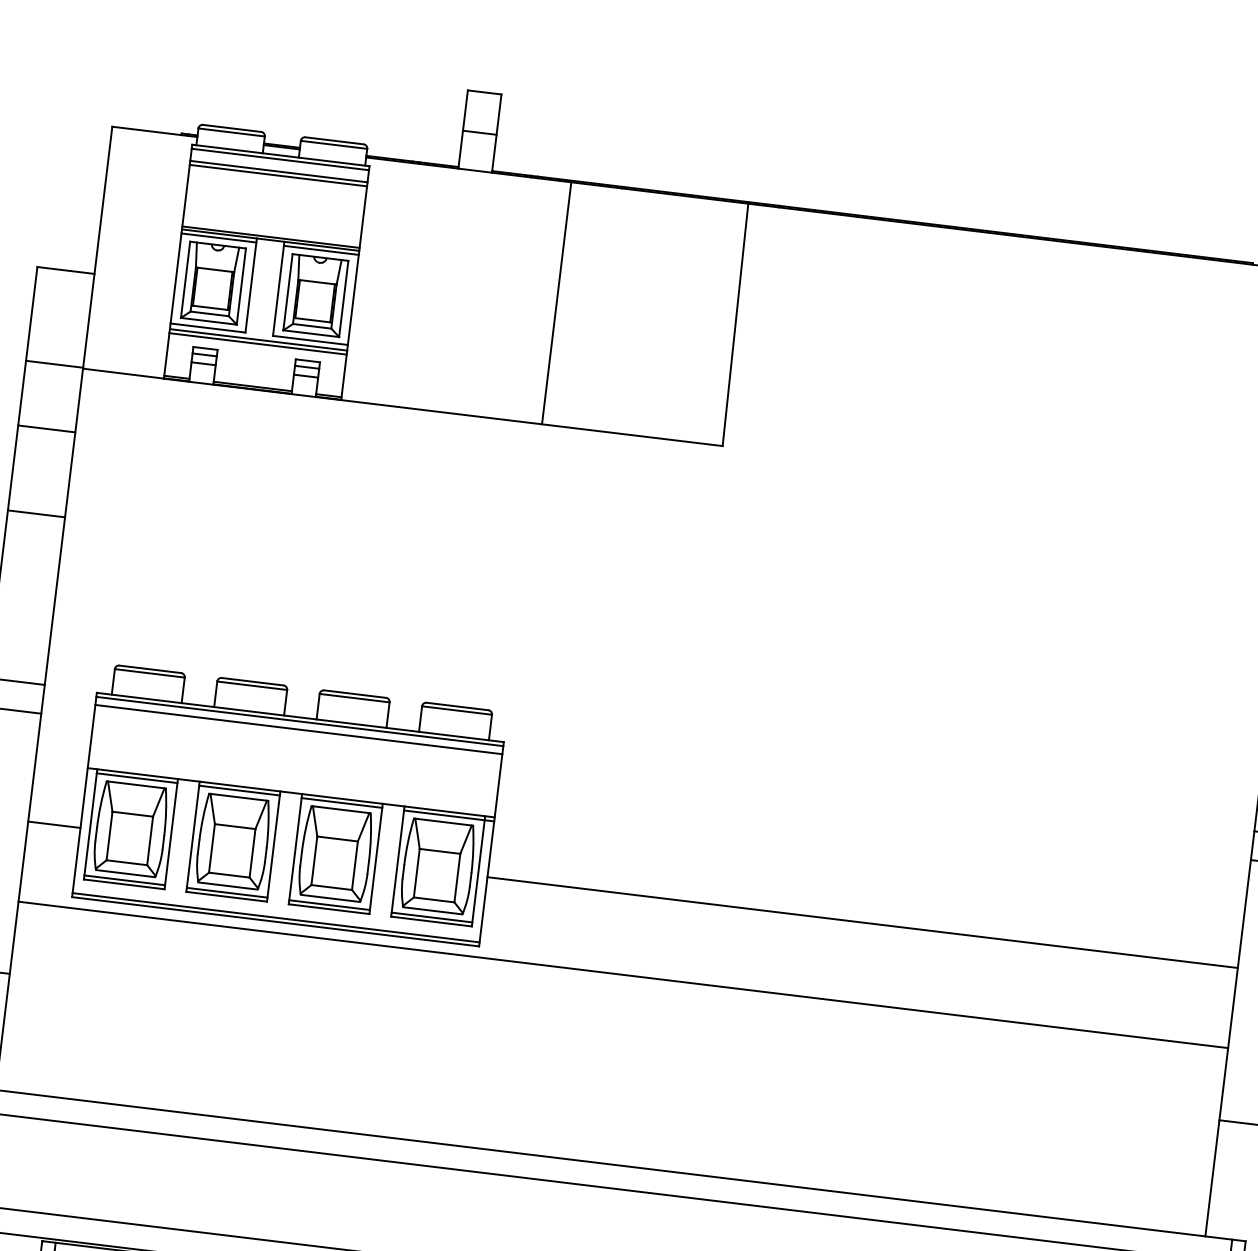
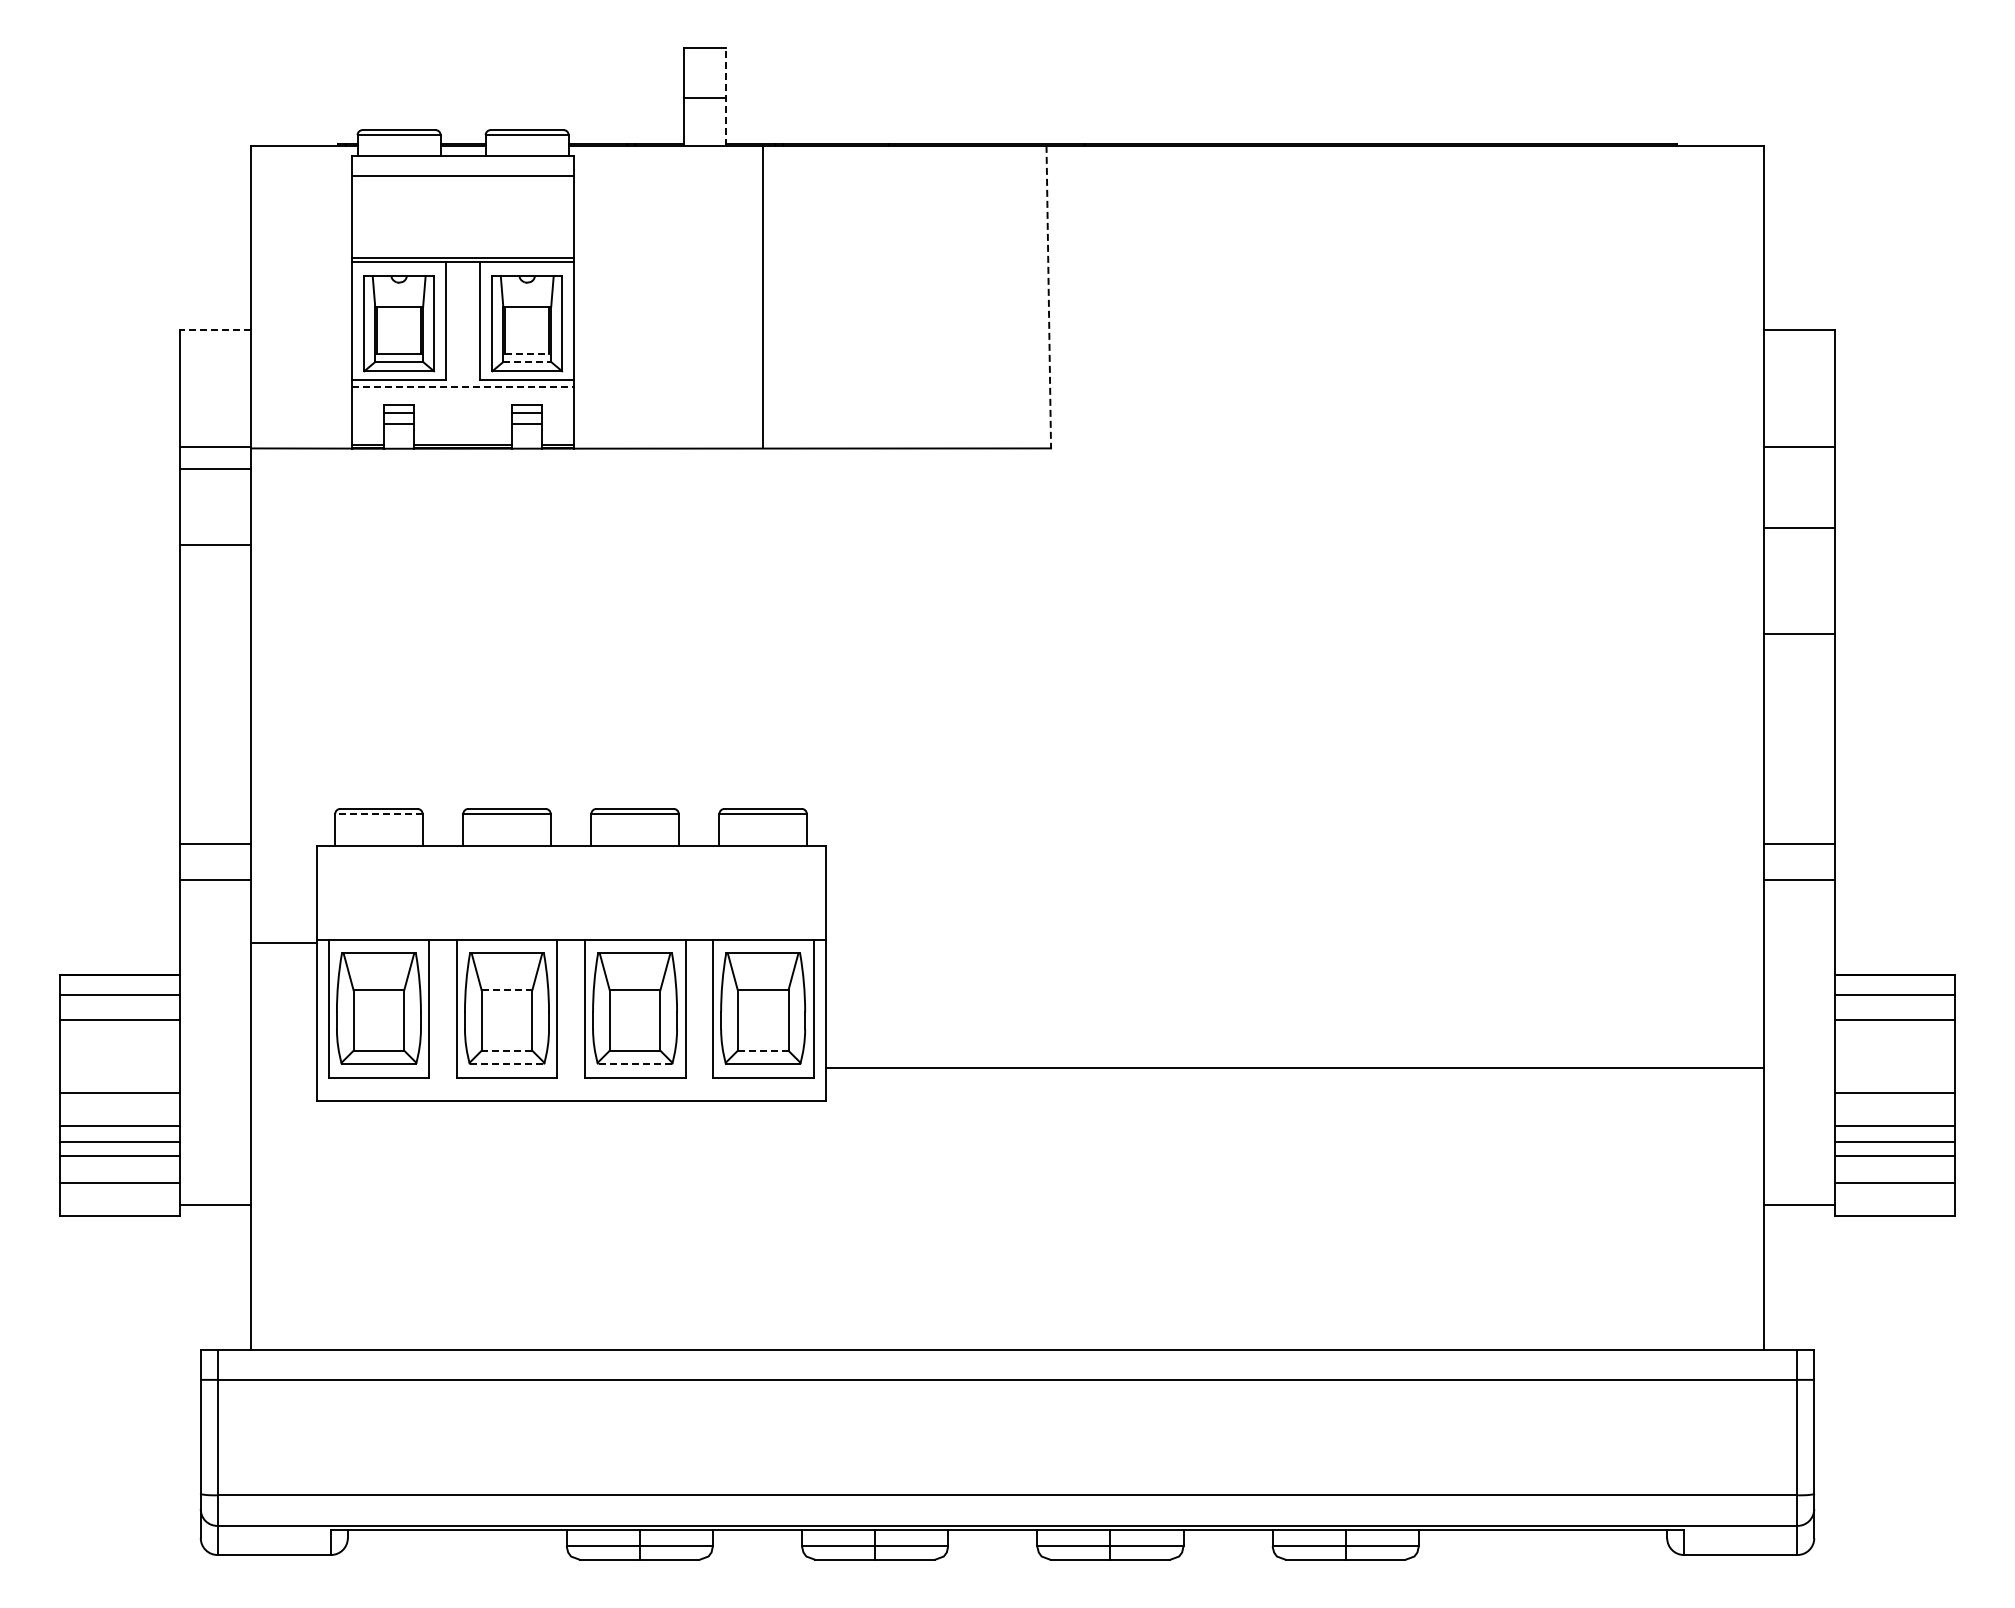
line: (497, 133) -> (726, 96), solid -> dashed
line: (280, 159) -> (463, 161), removed
line: (278, 175) -> (463, 181), removed
line: (219, 238) -> (399, 267), removed
line: (321, 250) -> (527, 267), removed
line: (66, 270) -> (215, 329), solid -> dashed
line: (557, 302) -> (763, 296), moved
line: (313, 320) -> (527, 354), solid -> dashed
line: (735, 325) -> (1048, 297), solid -> dashed
line: (312, 326) -> (527, 362), solid -> dashed
line: (258, 339) -> (463, 386), solid -> dashed
line: (258, 343) -> (463, 391), removed
line: (46, 429) -> (215, 469), moved
line: (36, 514) -> (215, 545), moved
line: (149, 672) -> (378, 813), solid -> dashed
line: (299, 721) -> (570, 850), removed
line: (298, 729) -> (570, 861), removed
line: (136, 778) -> (378, 945), removed
line: (239, 790) -> (506, 945), removed
line: (341, 803) -> (634, 945), removed
line: (448, 816) -> (768, 945), removed
line: (54, 824) -> (283, 942), moved
line: (235, 826) -> (507, 990), solid -> dashed
line: (228, 874) -> (506, 1050), solid -> dashed
line: (124, 880) -> (378, 1072), removed
line: (228, 886) -> (507, 1064), solid -> dashed
line: (226, 892) -> (506, 1072), removed
line: (330, 898) -> (635, 1064), solid -> dashed
line: (433, 899) -> (762, 1050), solid -> dashed
line: (329, 904) -> (634, 1072), removed
line: (275, 917) -> (570, 1096), removed
line: (431, 917) -> (762, 1072), removed
line: (862, 922) -> (1294, 1067), moved
line: (623, 974) -> (1007, 1114), removed

